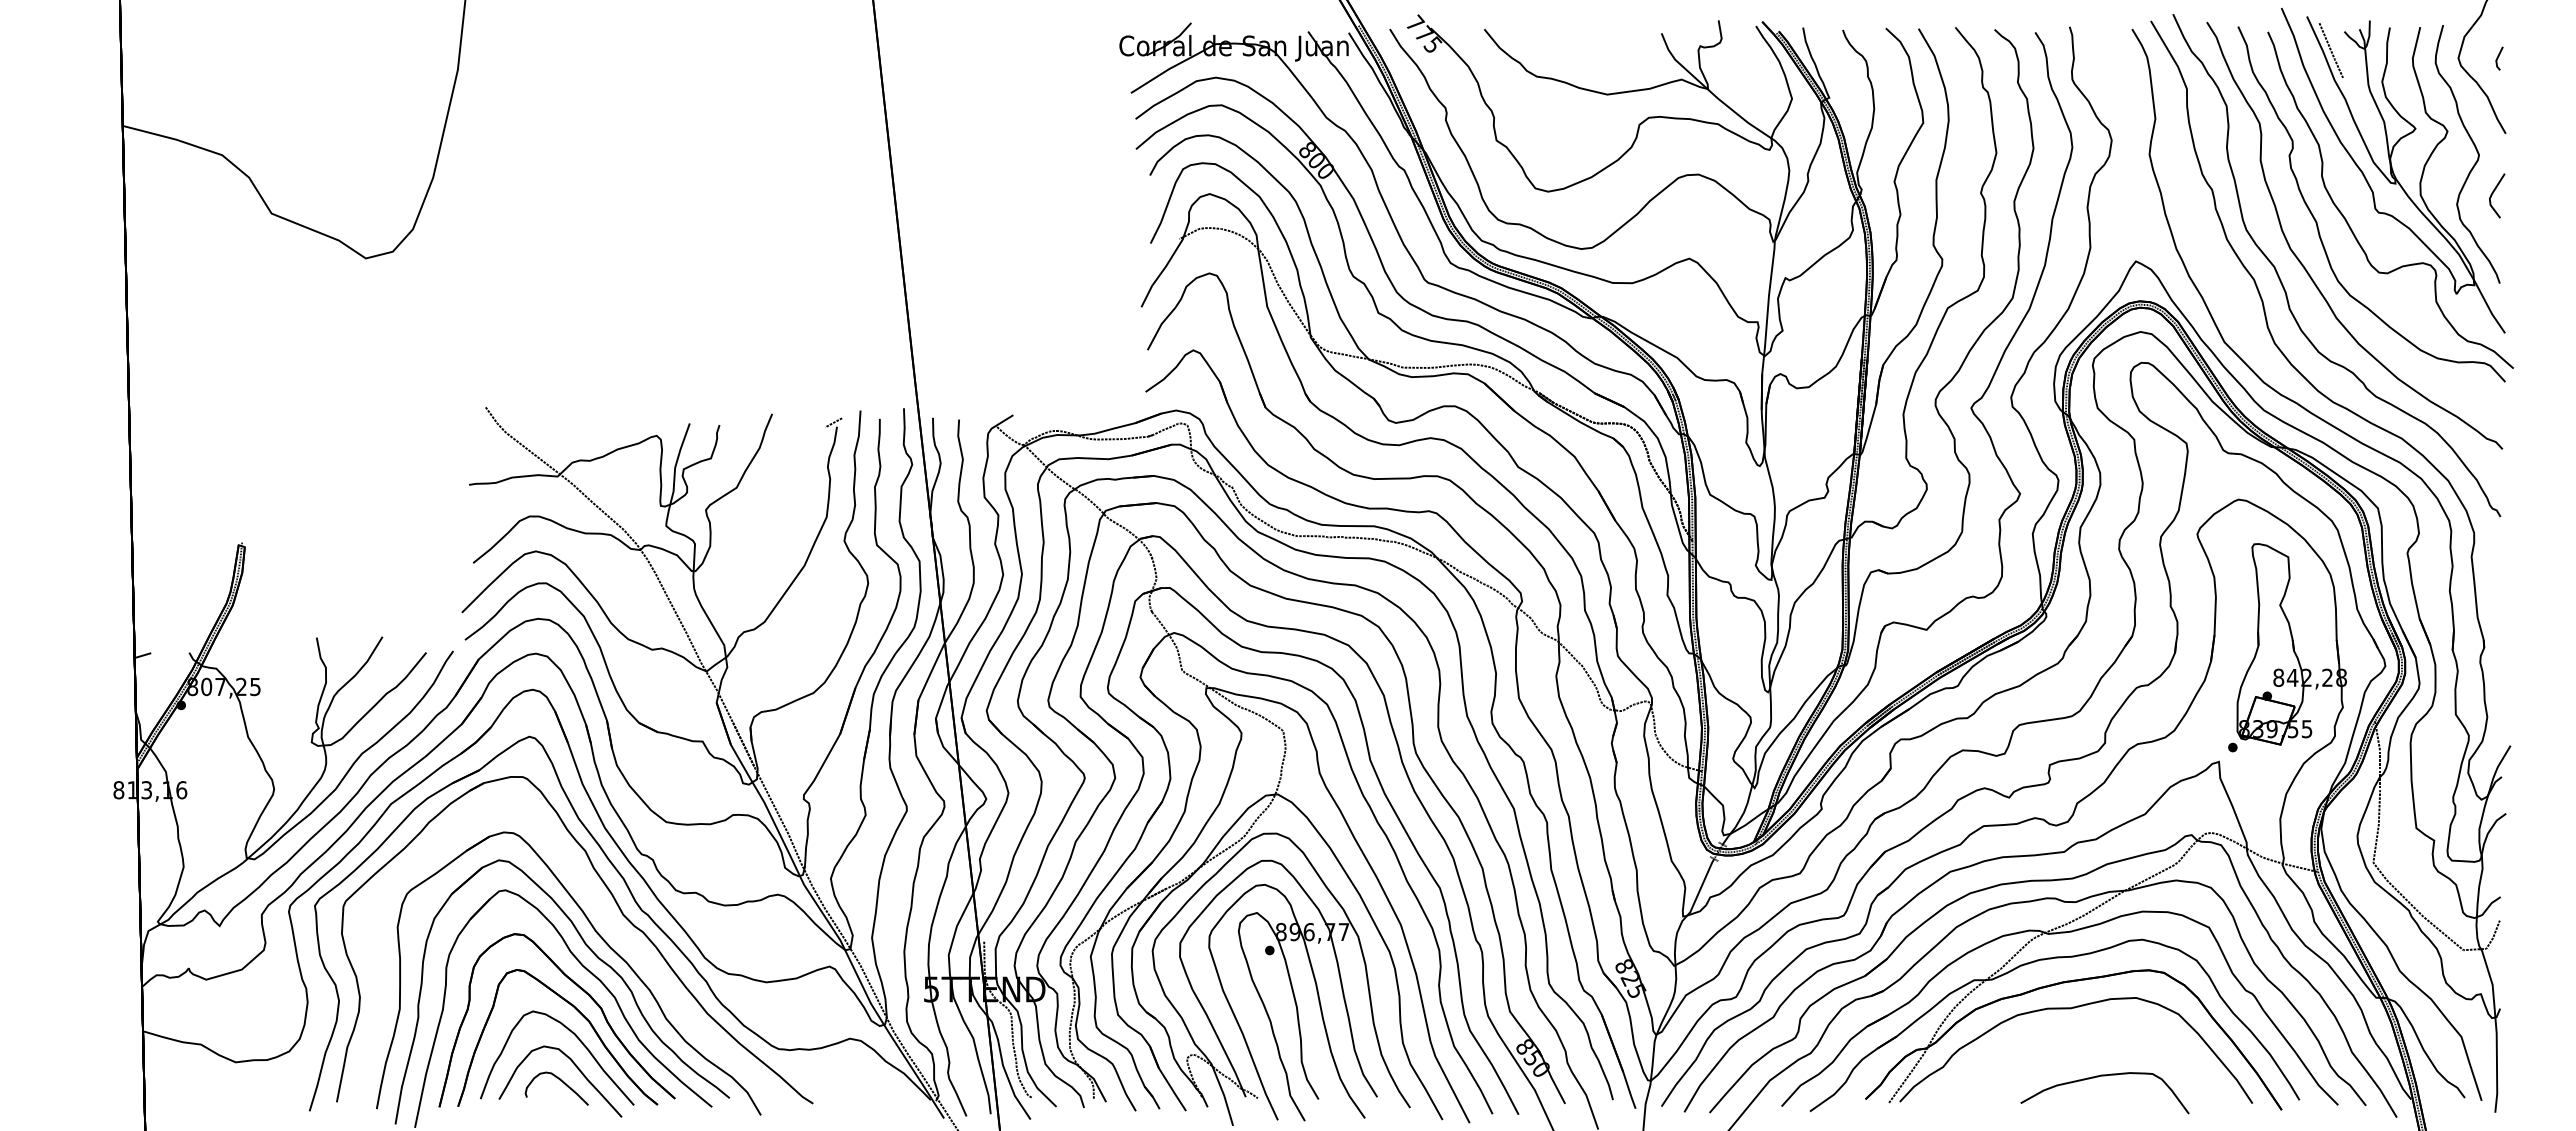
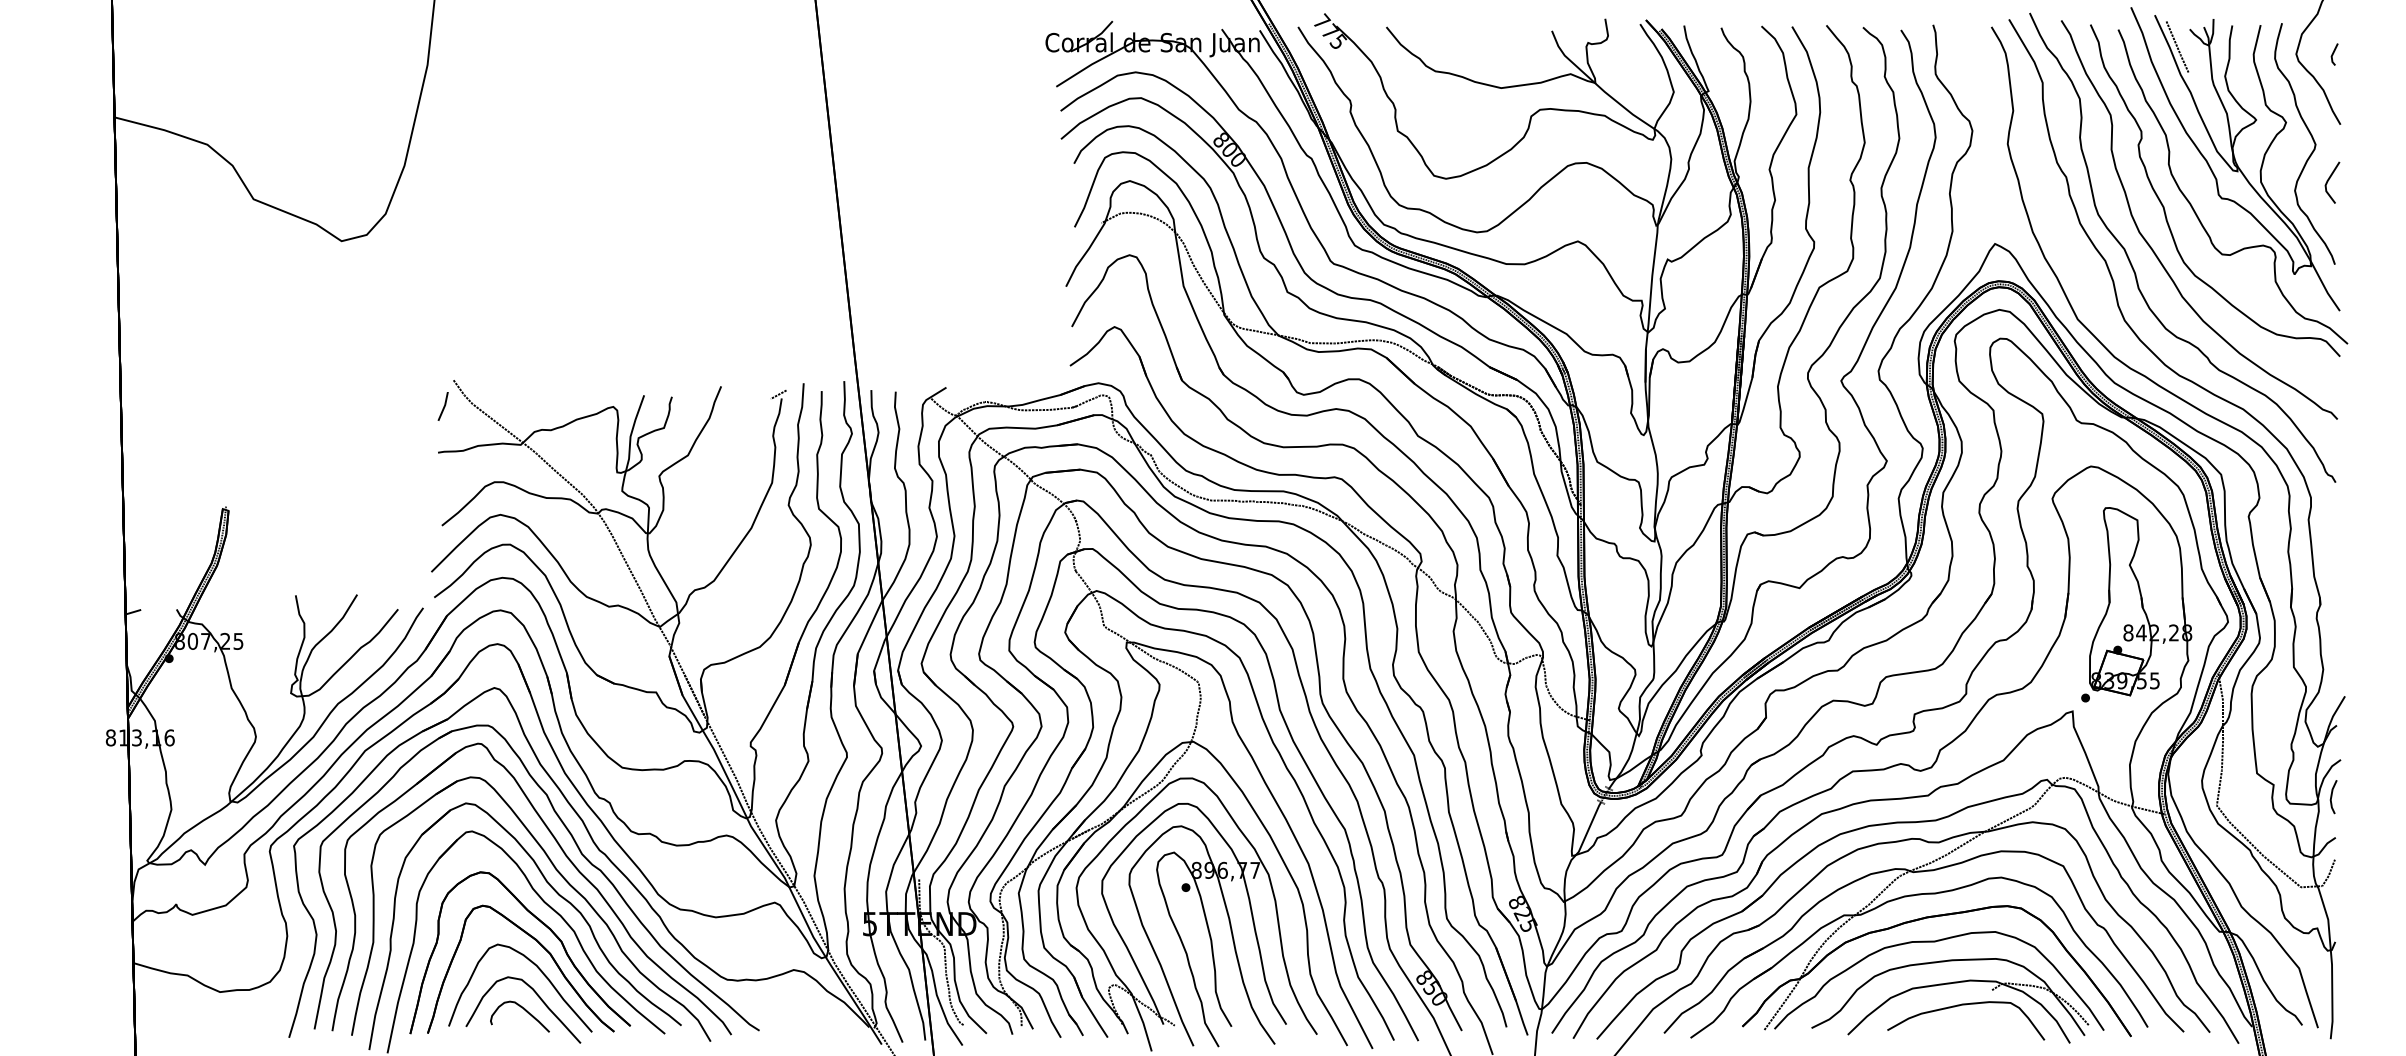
line: (475, 435) -> (444, 406), added
line: (2496, 853) -> (2331, 797), added
part: (606, 918) -> (566, 857), added
part: (2085, 1054) -> (1947, 984), added

